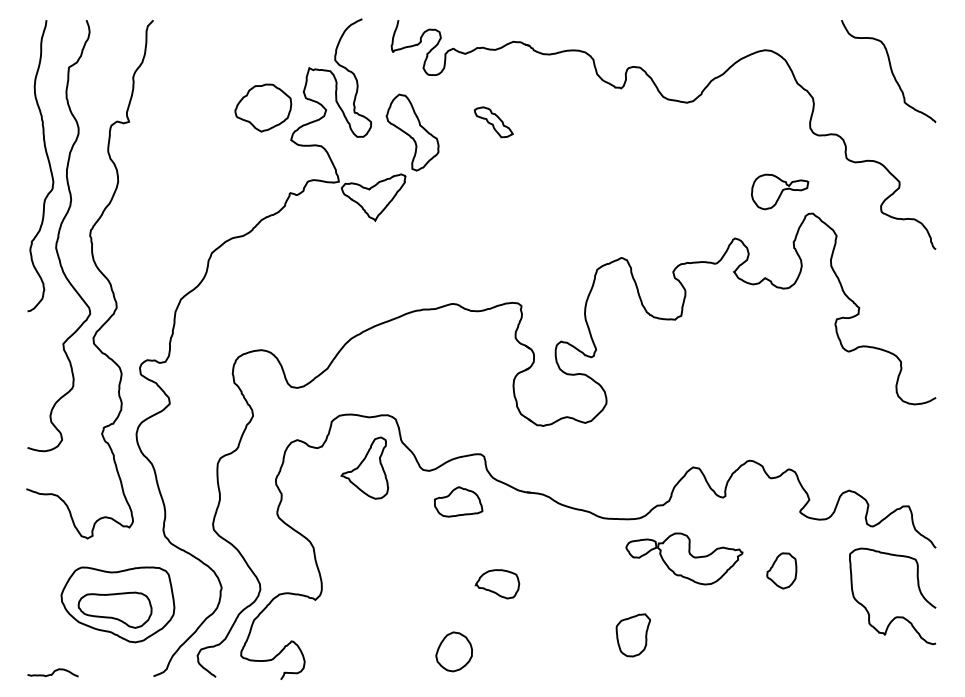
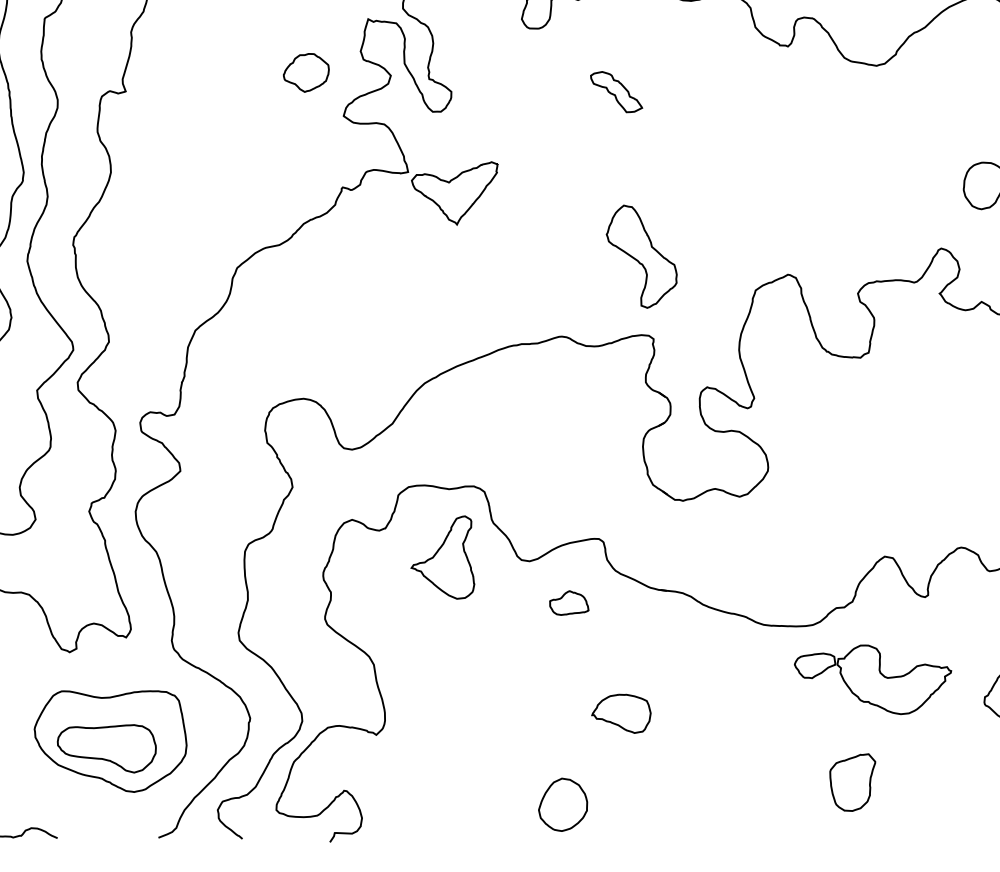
part: (263, 107) -> (306, 72), size x0.6
part: (412, 132) -> (641, 256), moved
part: (458, 501) -> (568, 602), size x0.6
part: (632, 635) -> (851, 782), moved

